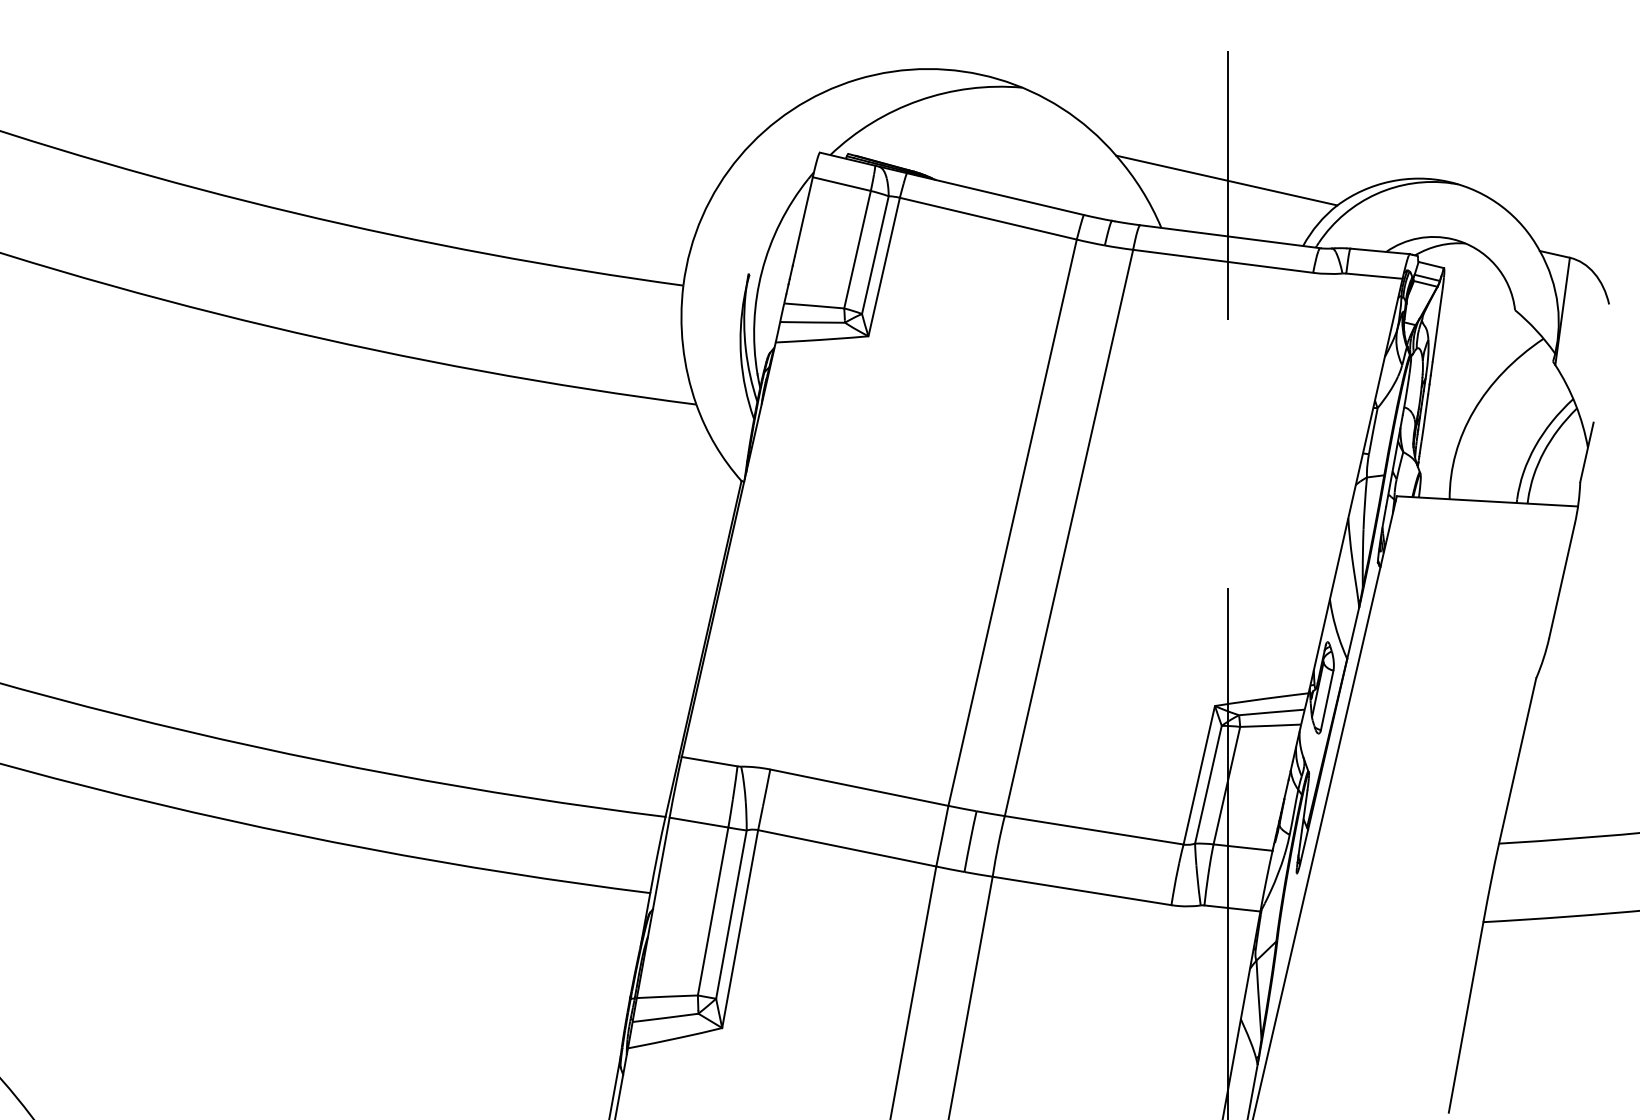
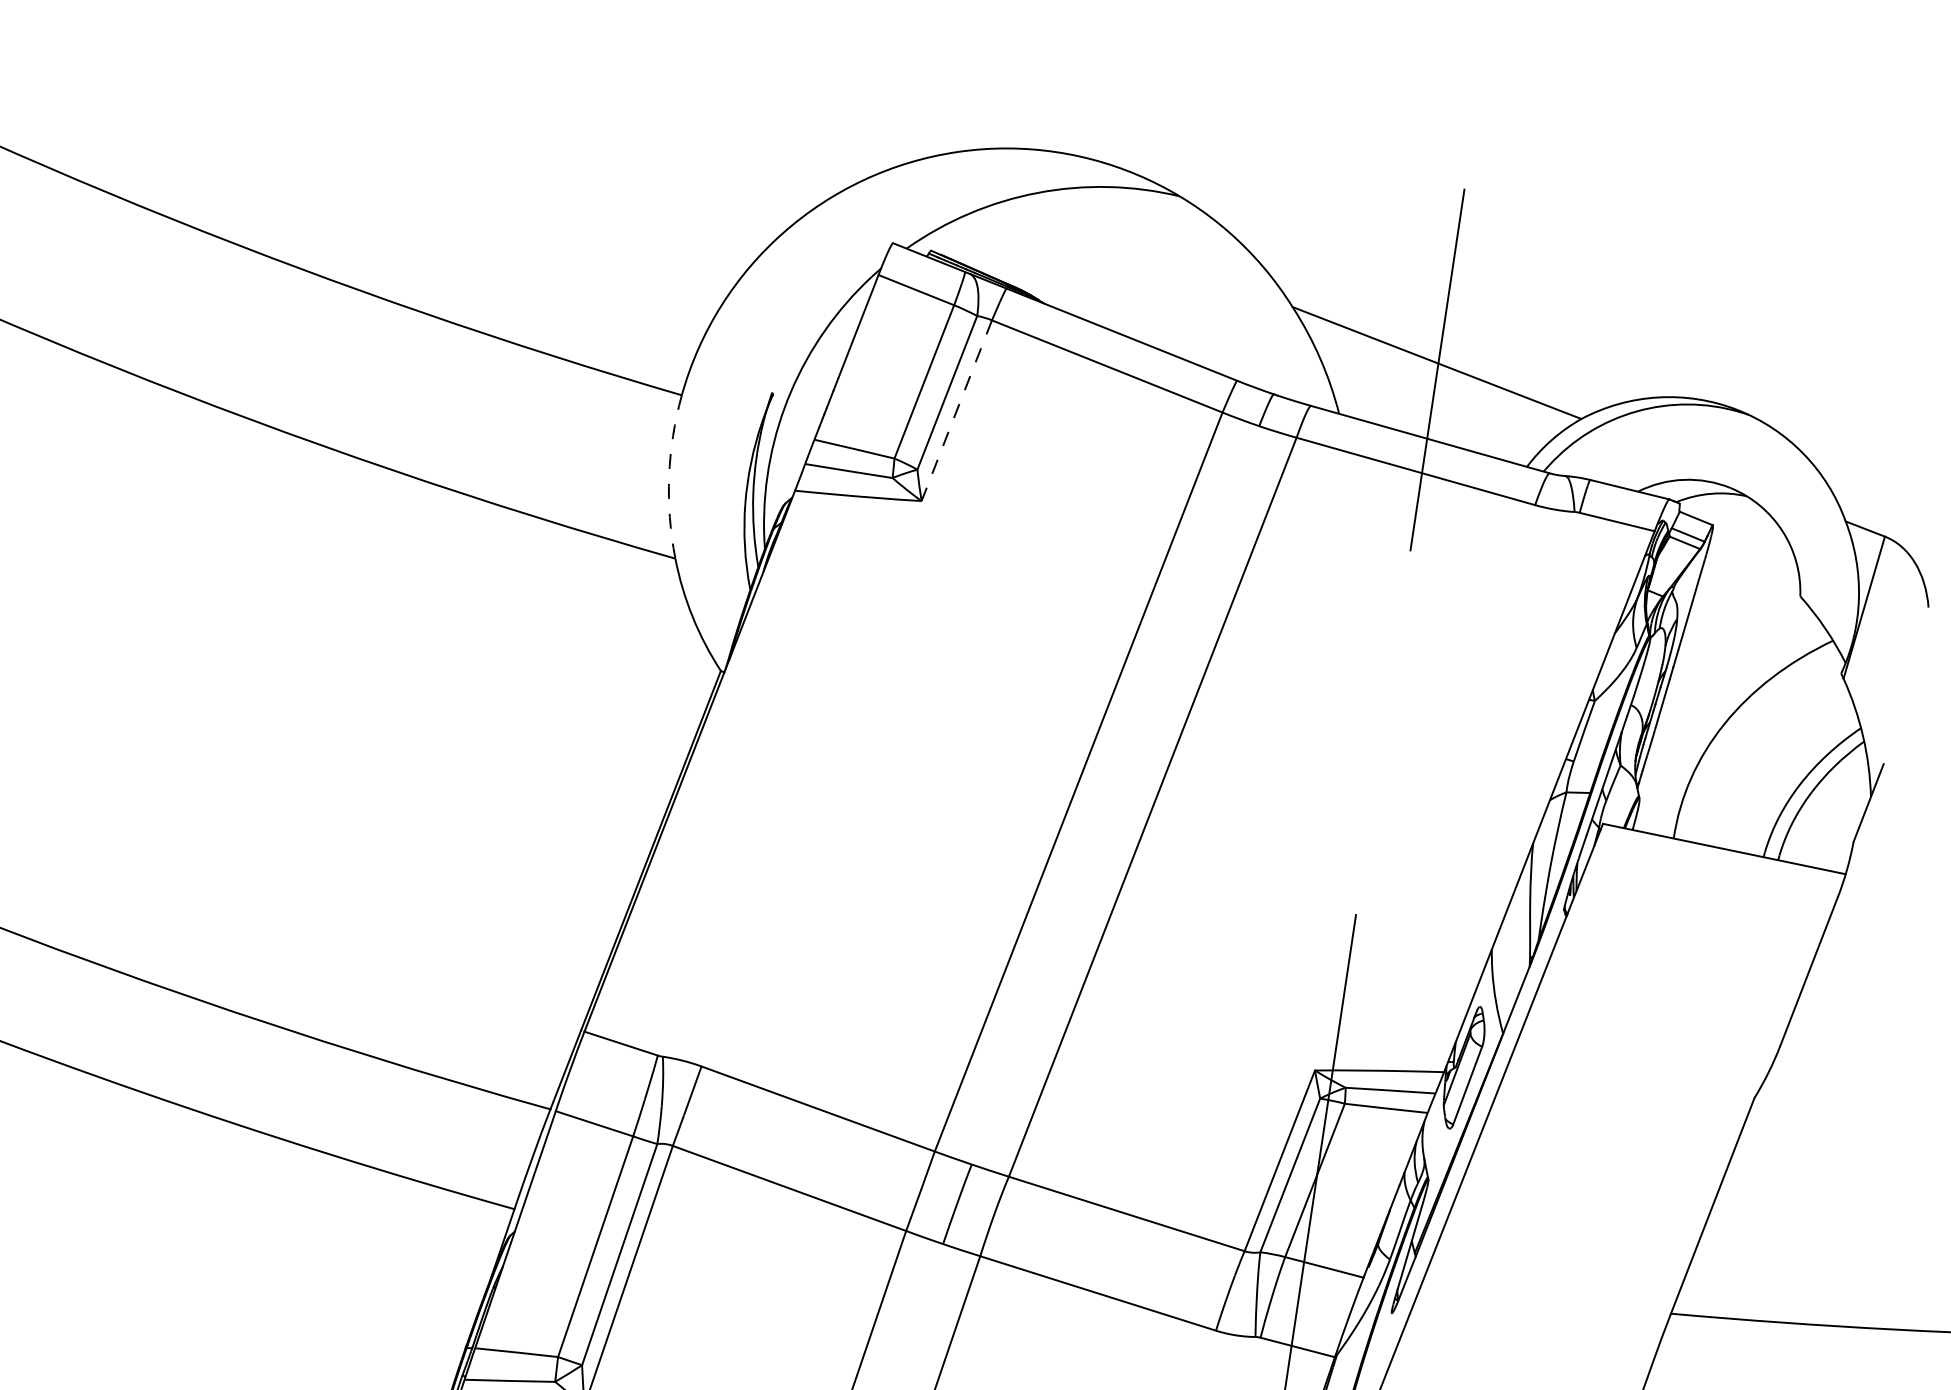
line: (884, 267) -> (957, 411), solid -> dashed
arc: (683, 345) -> (669, 476), solid -> dashed

